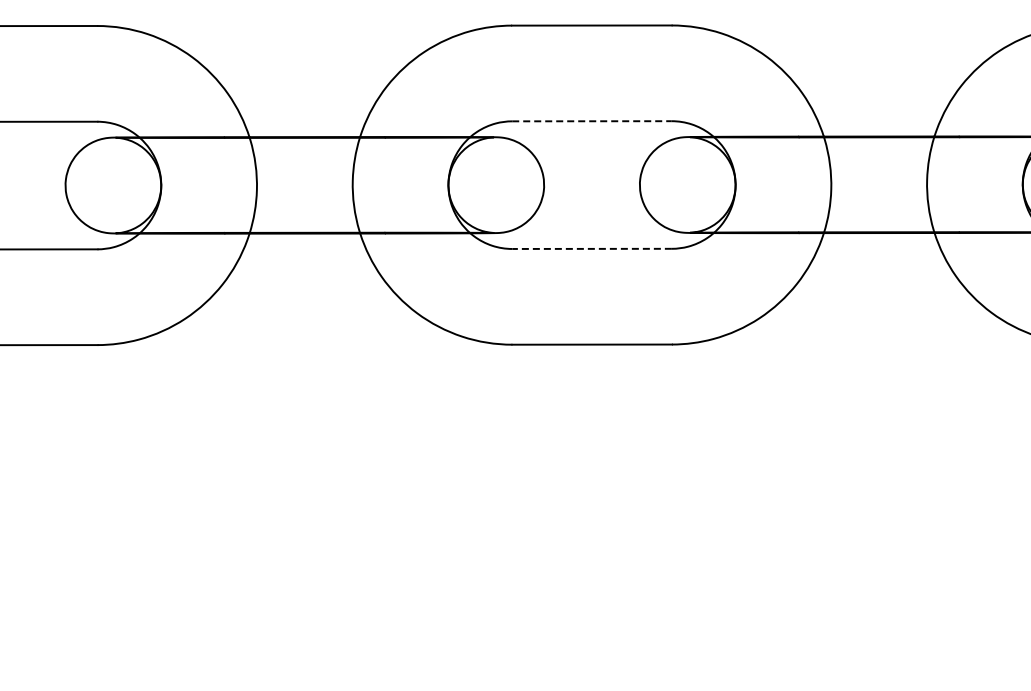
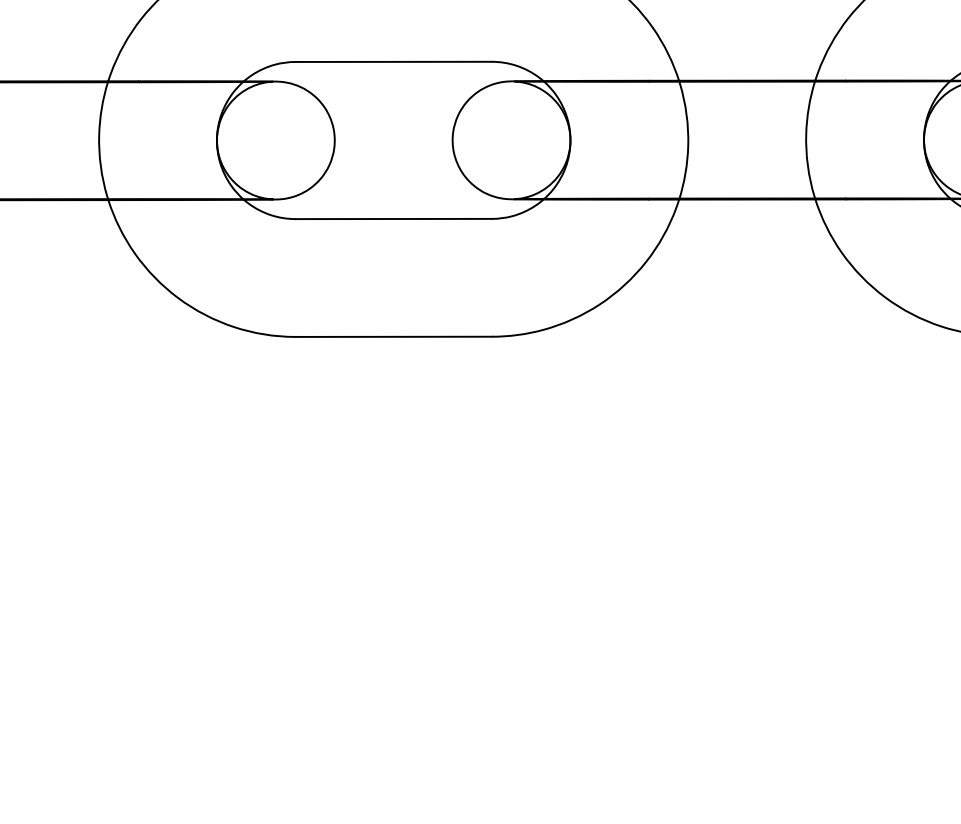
line: (591, 121) -> (393, 62), dashed -> solid
line: (592, 248) -> (394, 218), dashed -> solid

